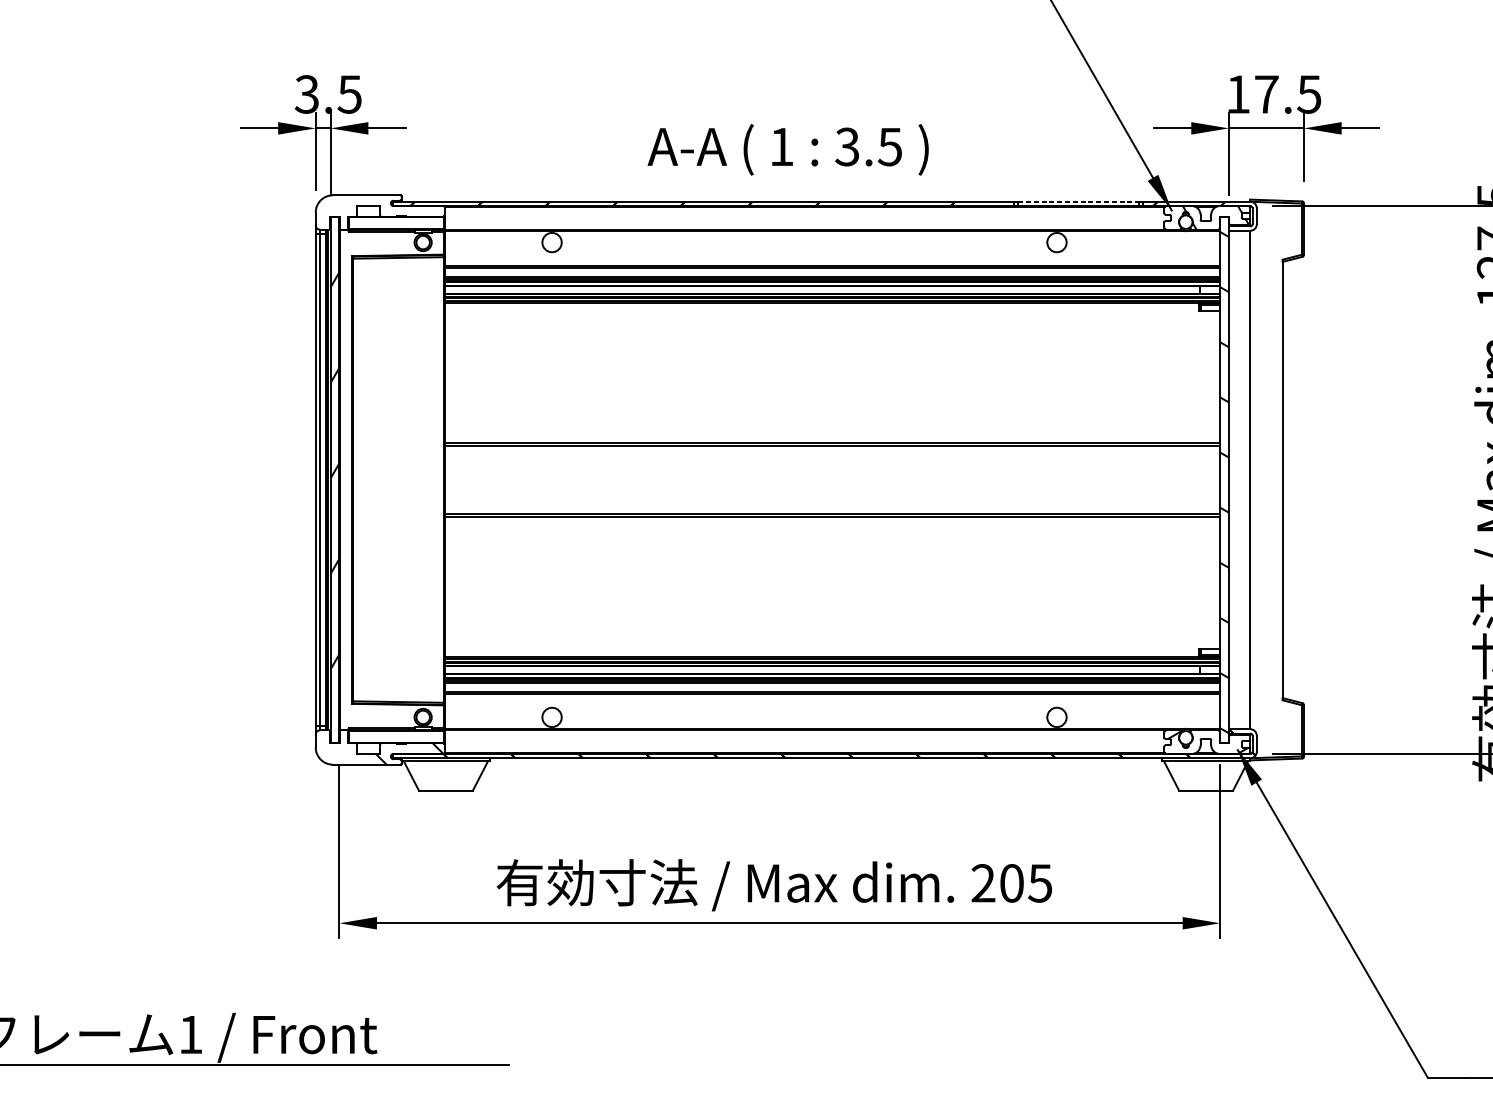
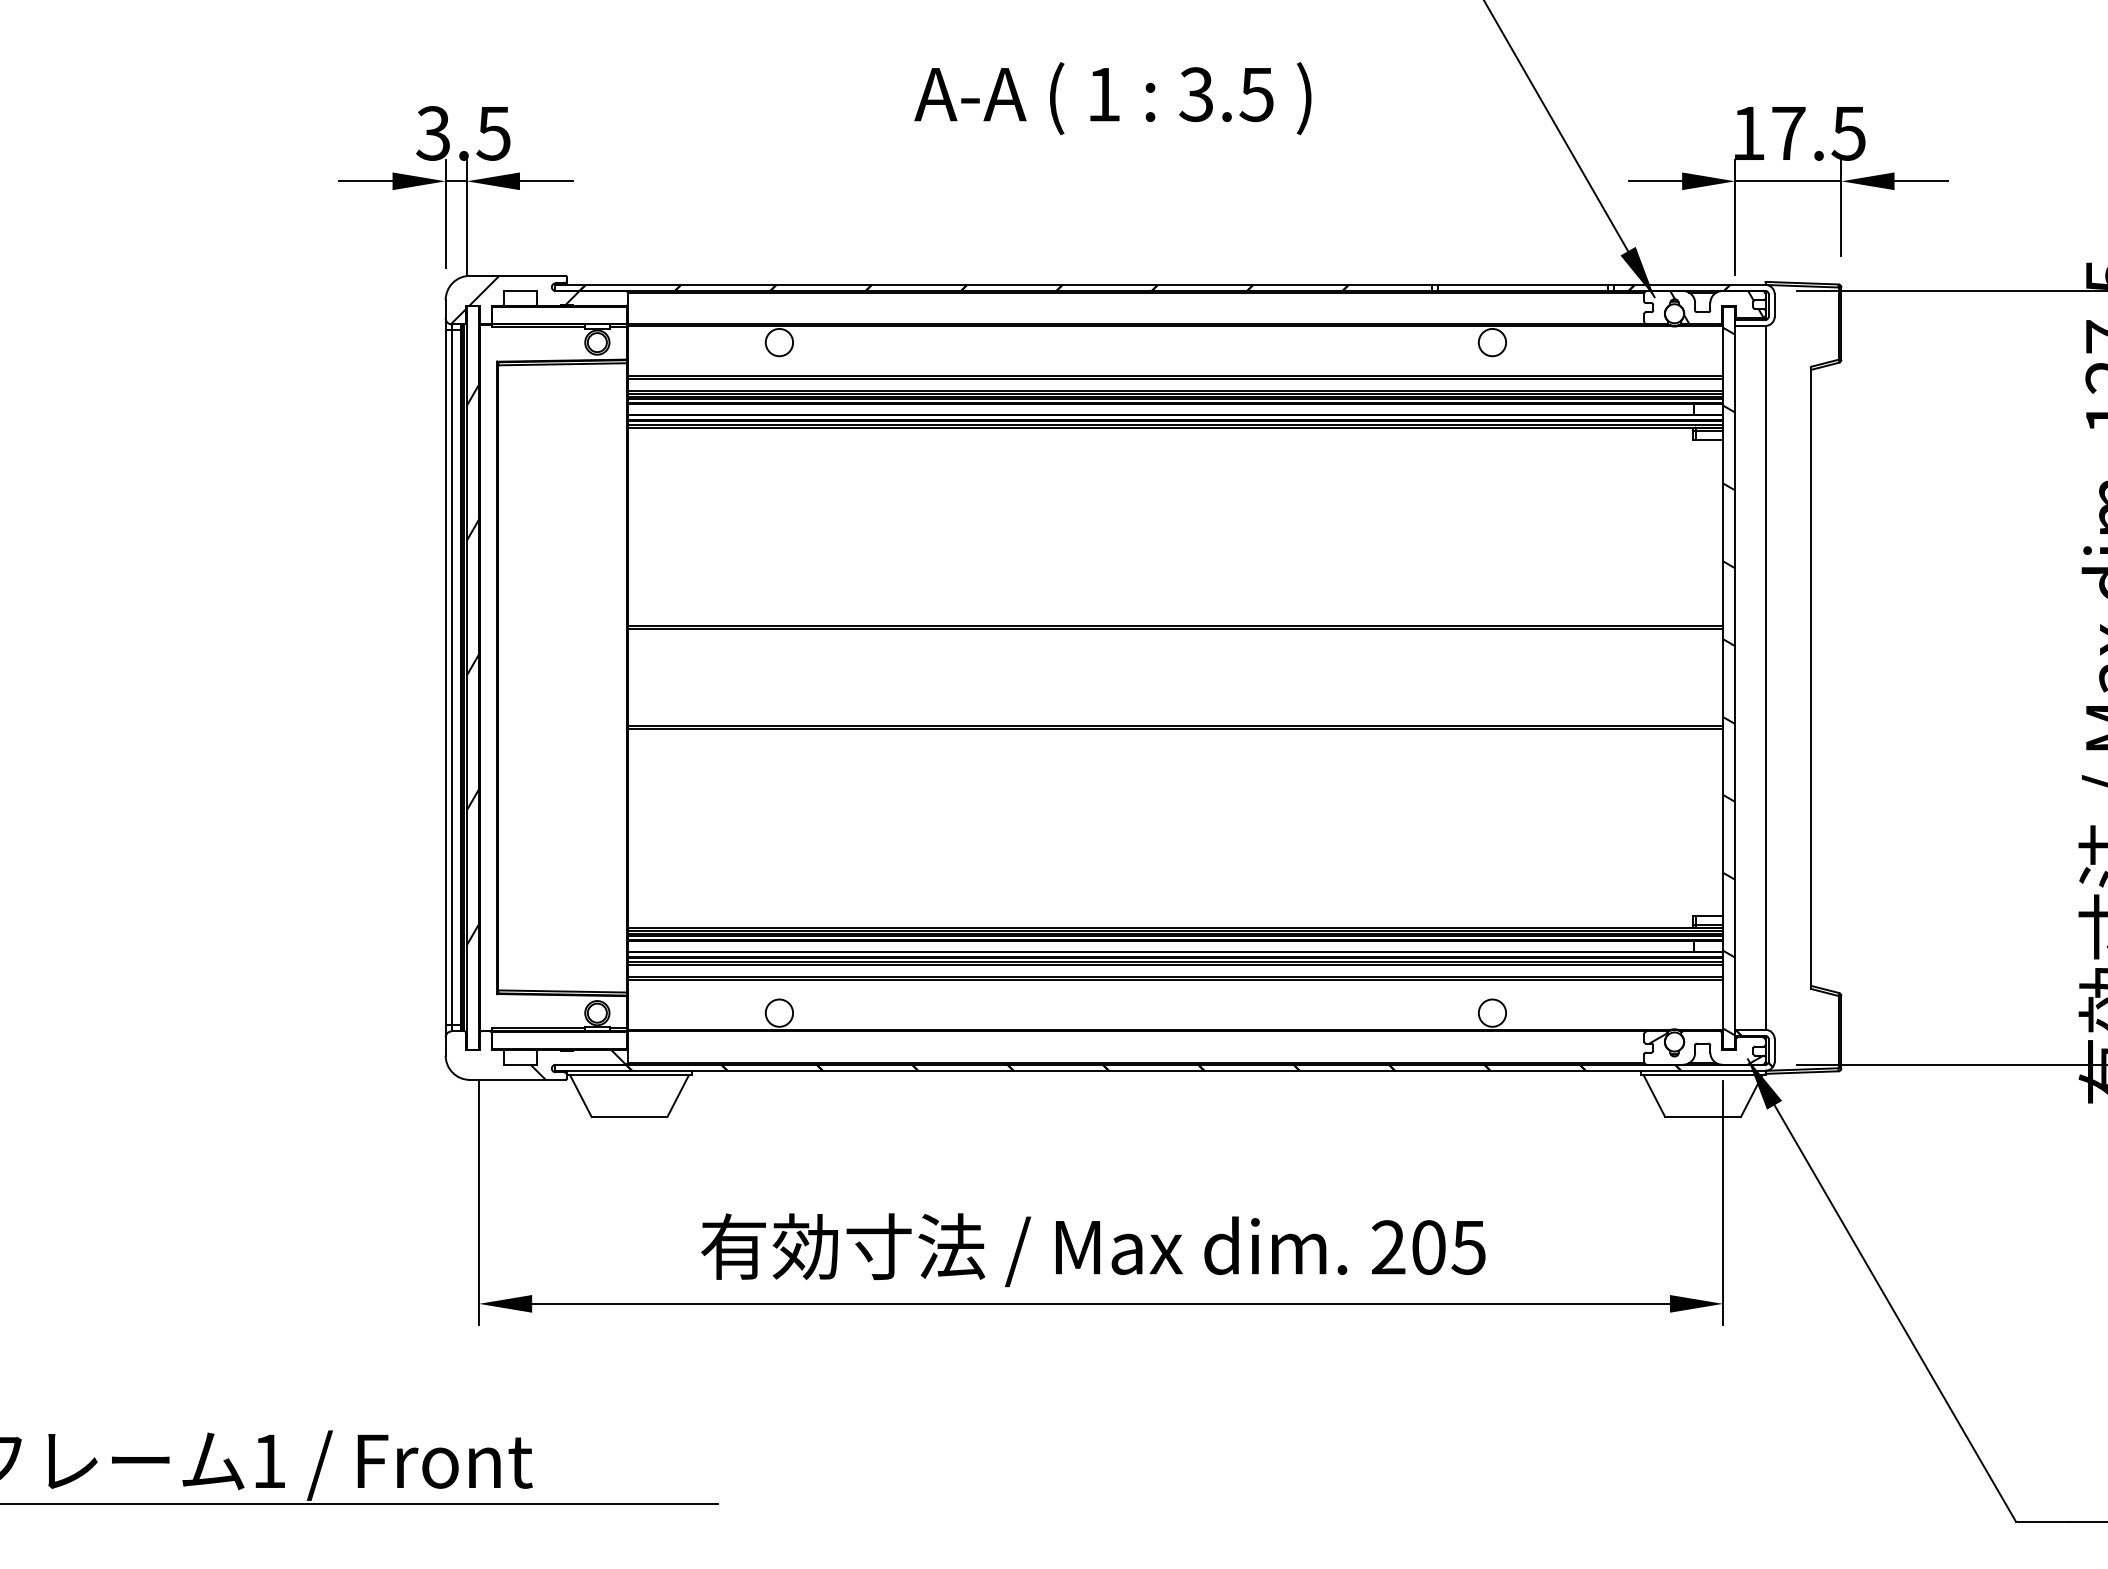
text: (787, 149) -> (1112, 98), moved
line: (1078, 201) -> (1522, 284), dashed -> solid
hatch: (364, 212) -> (514, 299), added

